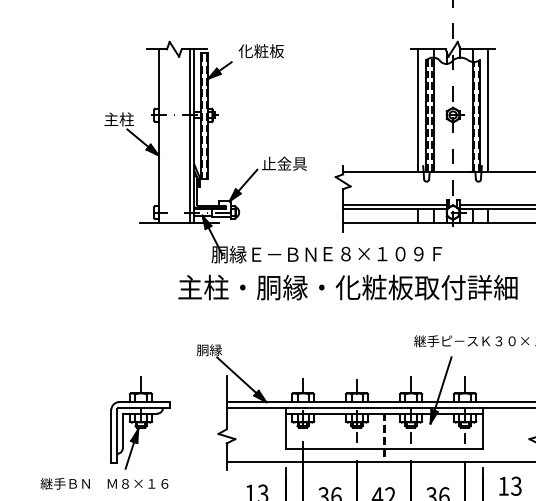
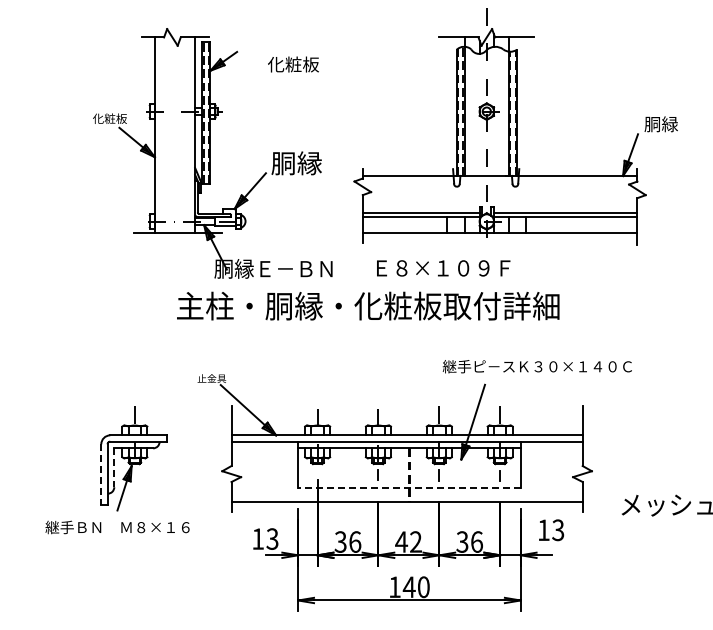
text: (261, 51) -> (293, 64), moved
line: (418, 110) -> (447, 106), removed
line: (488, 110) -> (526, 106), removed
text: (118, 119) -> (109, 116), 主柱 -> 化粧板
line: (189, 136) -> (189, 135), removed
text: (284, 161) -> (296, 163), 止金具 -> 胴縁
text: (382, 254) -> (443, 268), moved
text: (209, 349) -> (212, 376), 胴縁 -> 止金具
line: (123, 431) -> (114, 468), solid -> dashed
line: (111, 436) -> (101, 474), solid -> dashed
line: (383, 449) -> (408, 488), solid -> dashed
text: (104, 483) -> (117, 527), moved

